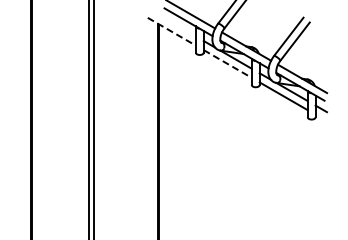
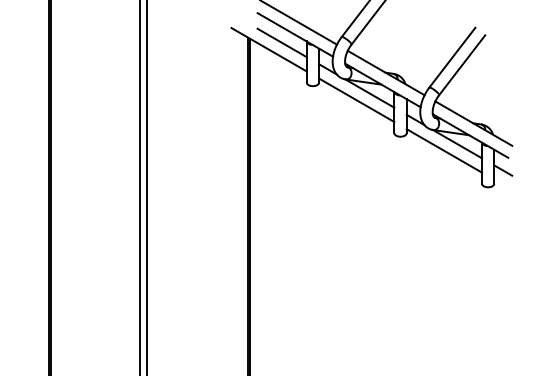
line: (179, 27) -> (281, 43), added
line: (171, 31) -> (268, 49), dashed -> solid
line: (227, 64) -> (356, 101), dashed -> solid

